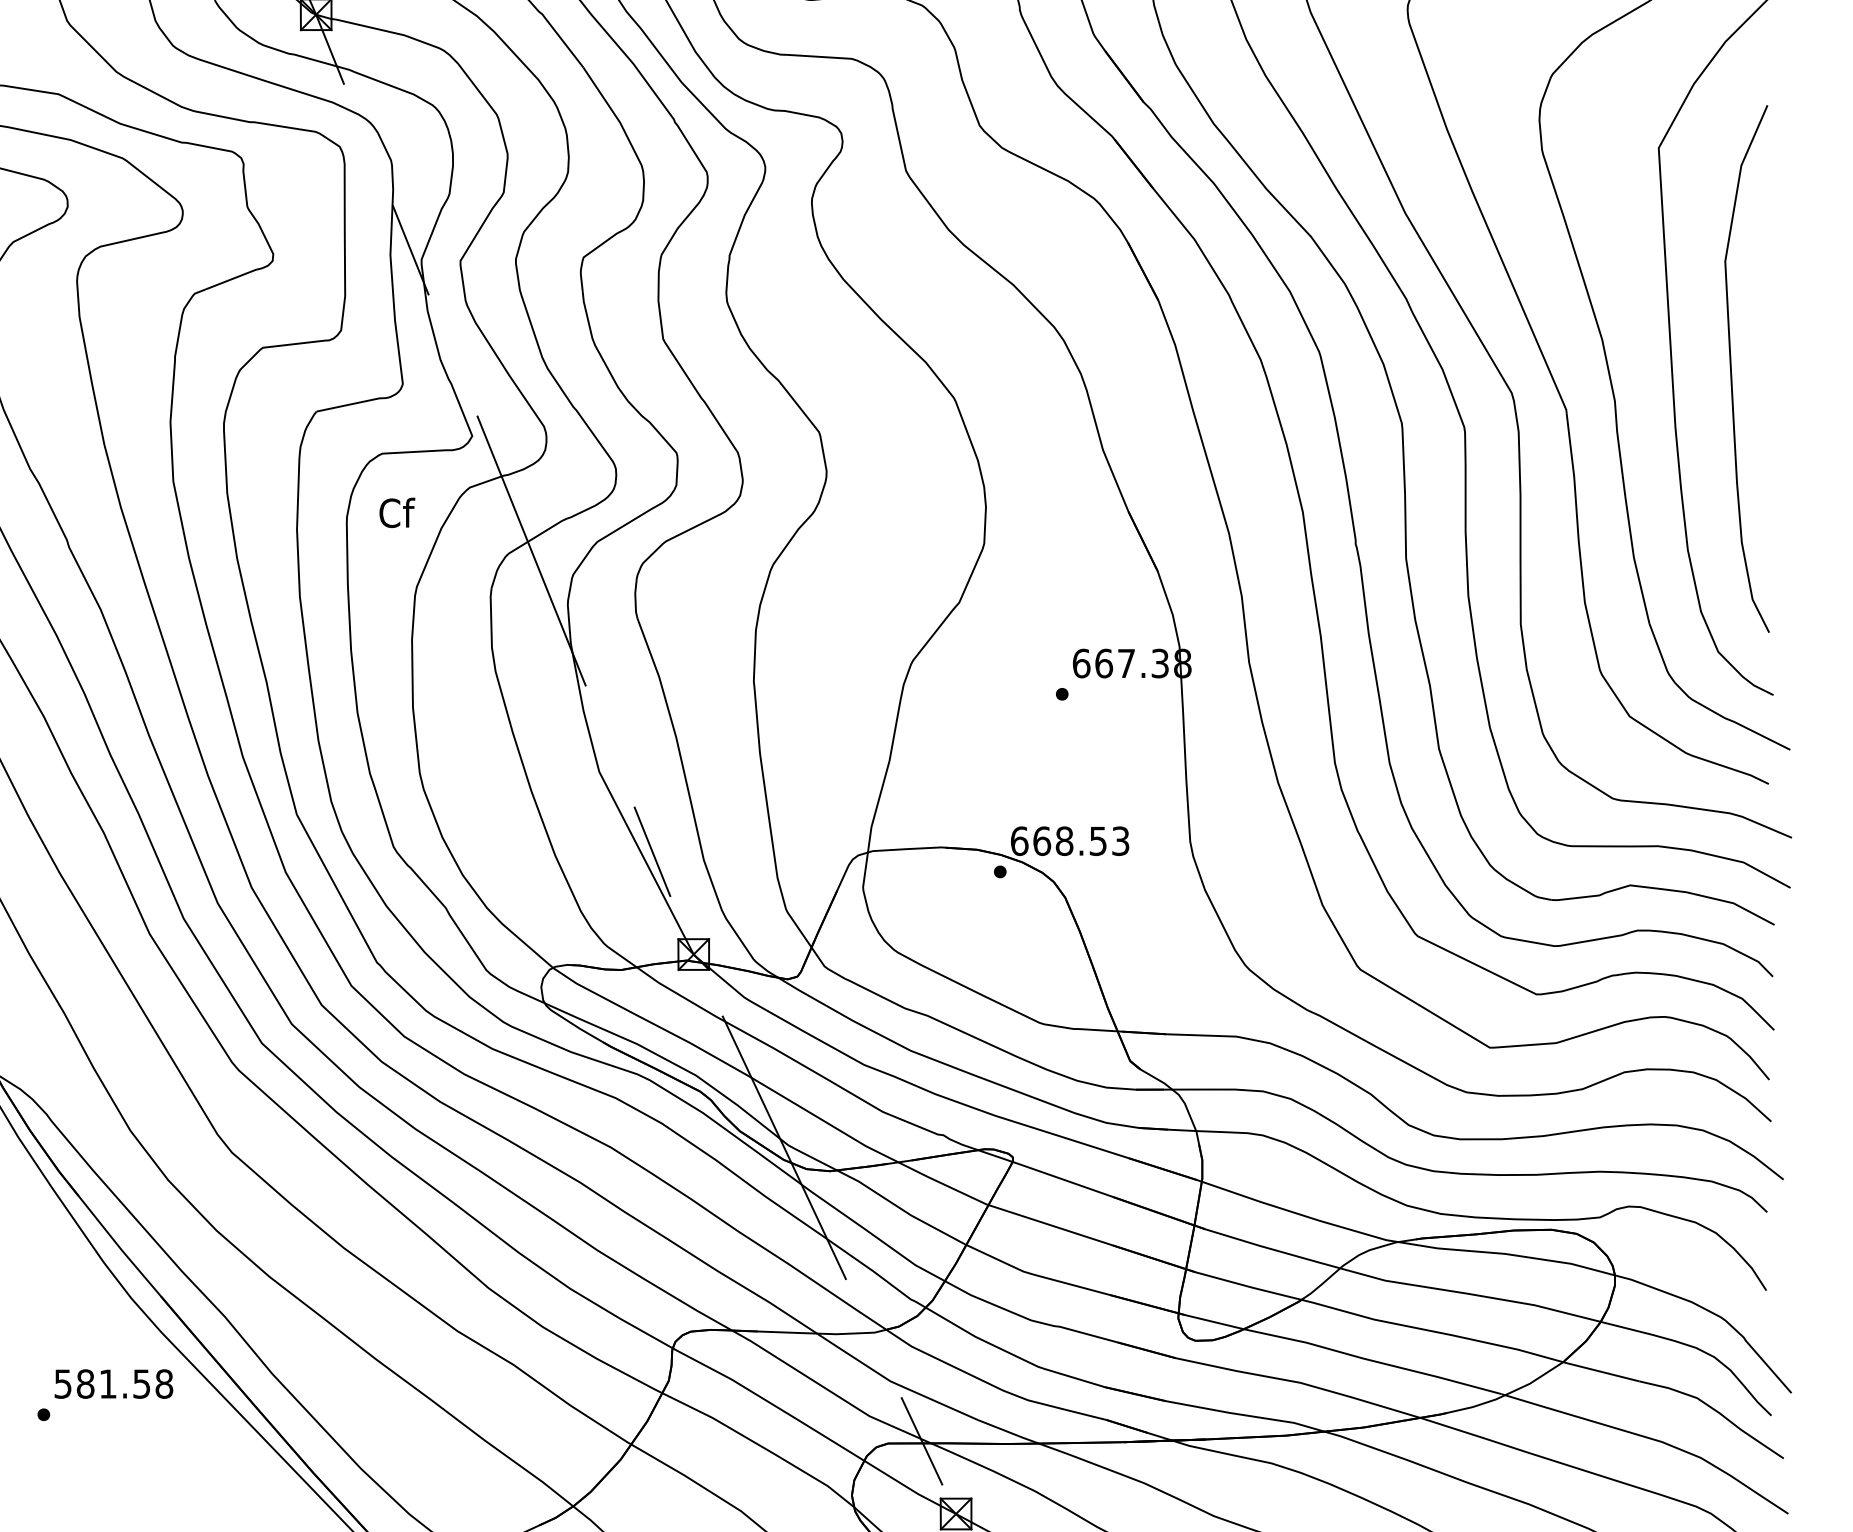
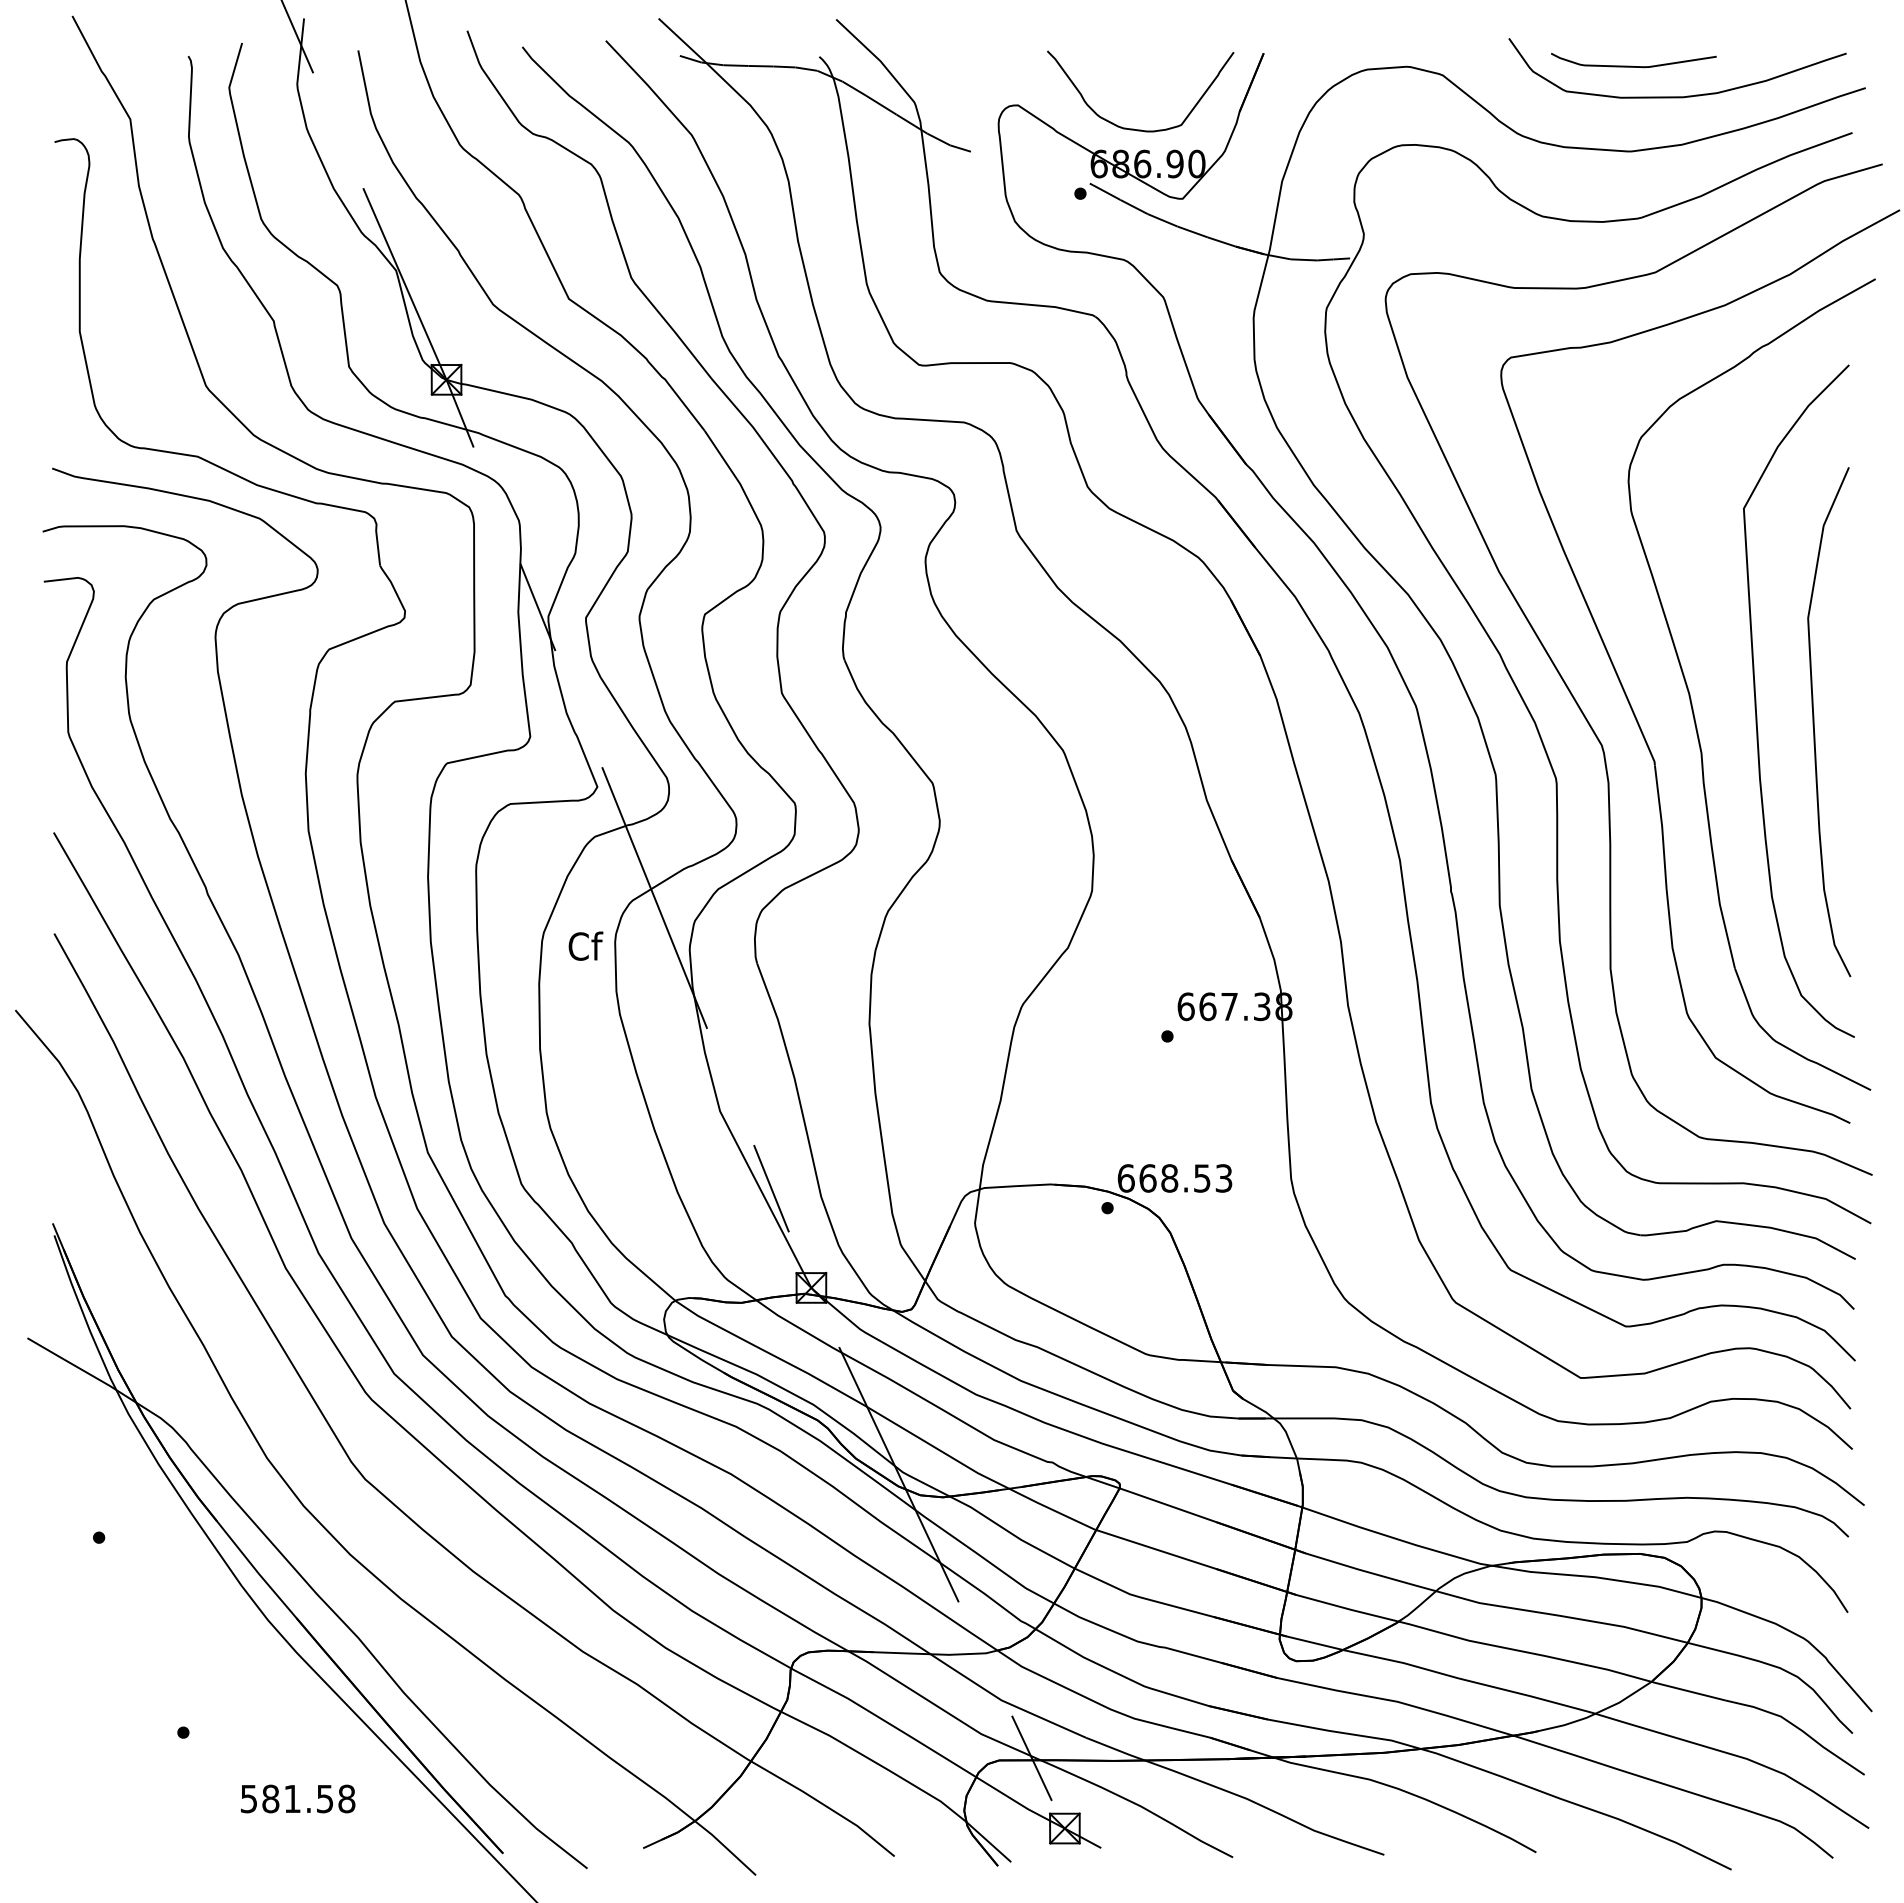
text: (396, 512) -> (585, 945), moved
text: (114, 1383) -> (298, 1798), moved

